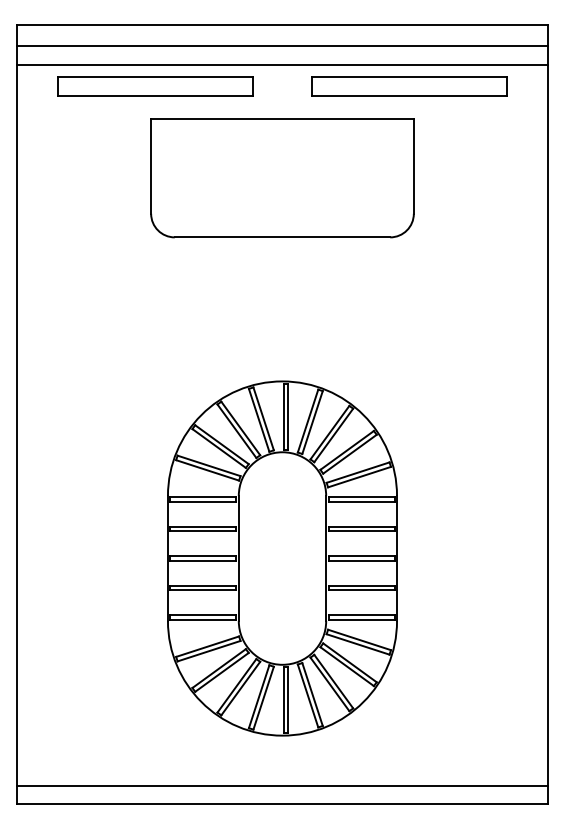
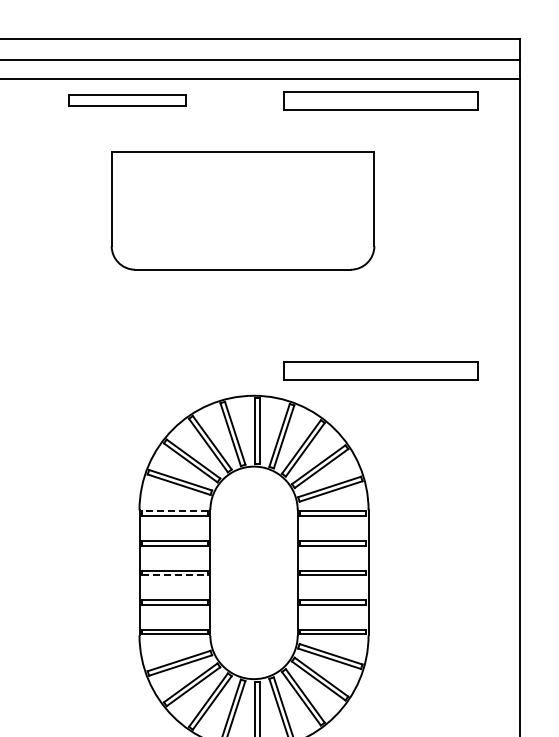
part: (155, 86) -> (127, 100), size x0.6
part: (282, 178) -> (243, 210), moved
part: (409, 356) -> (381, 370), added
line: (202, 497) -> (174, 511), solid -> dashed
line: (203, 560) -> (175, 574), solid -> dashed

